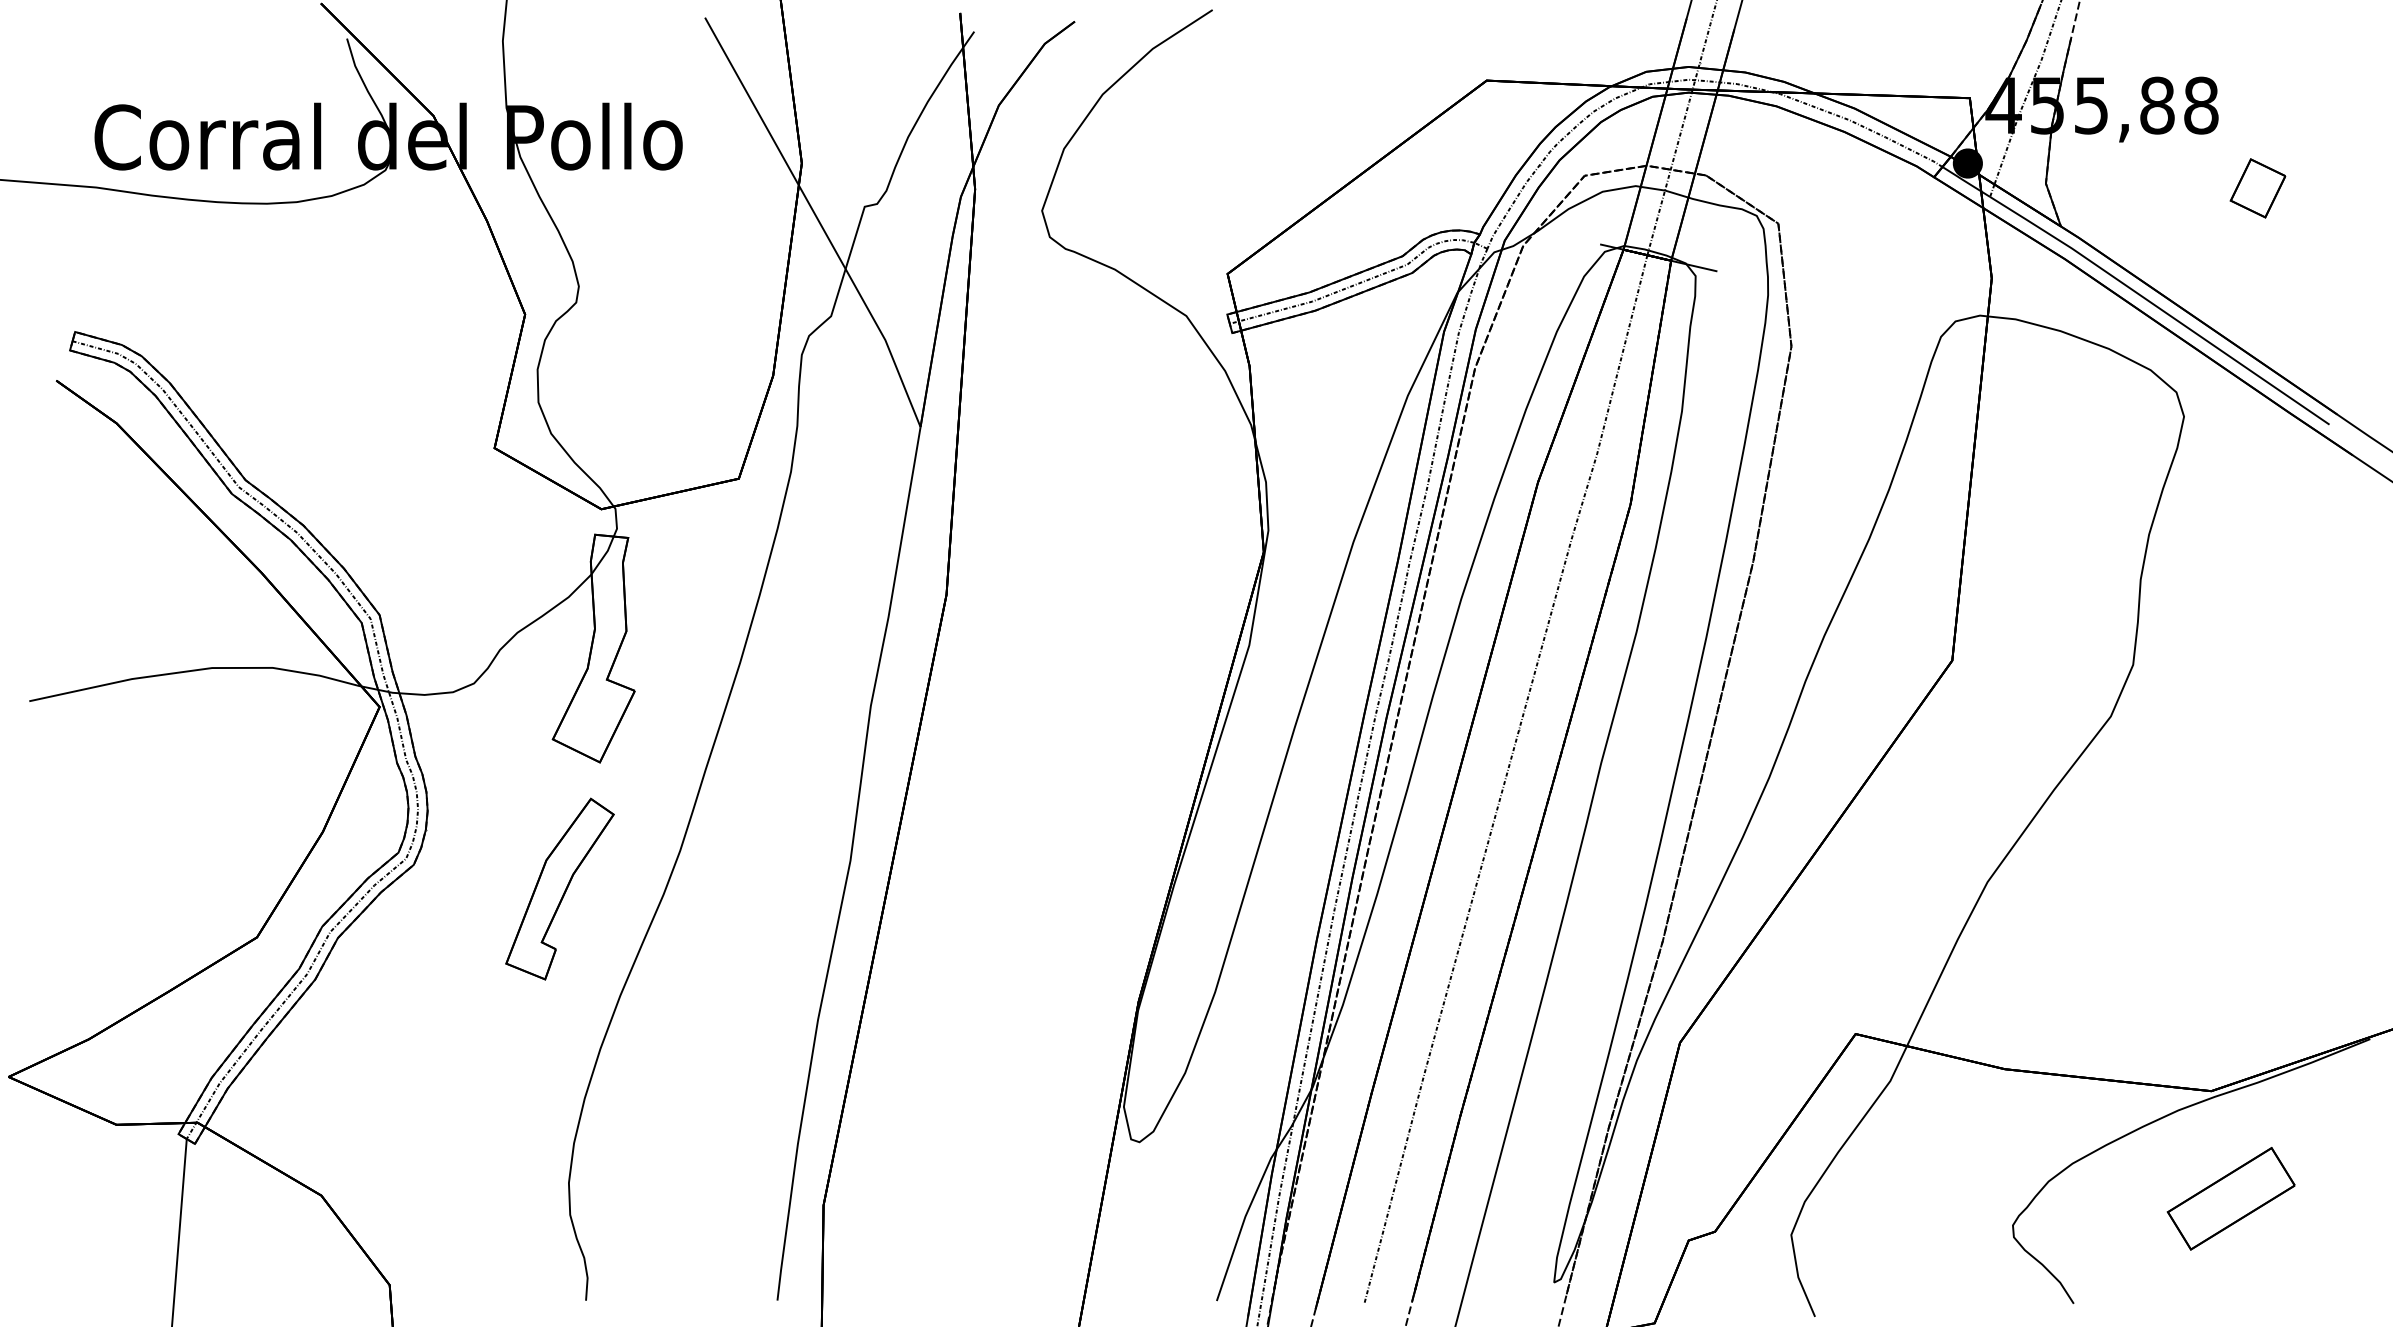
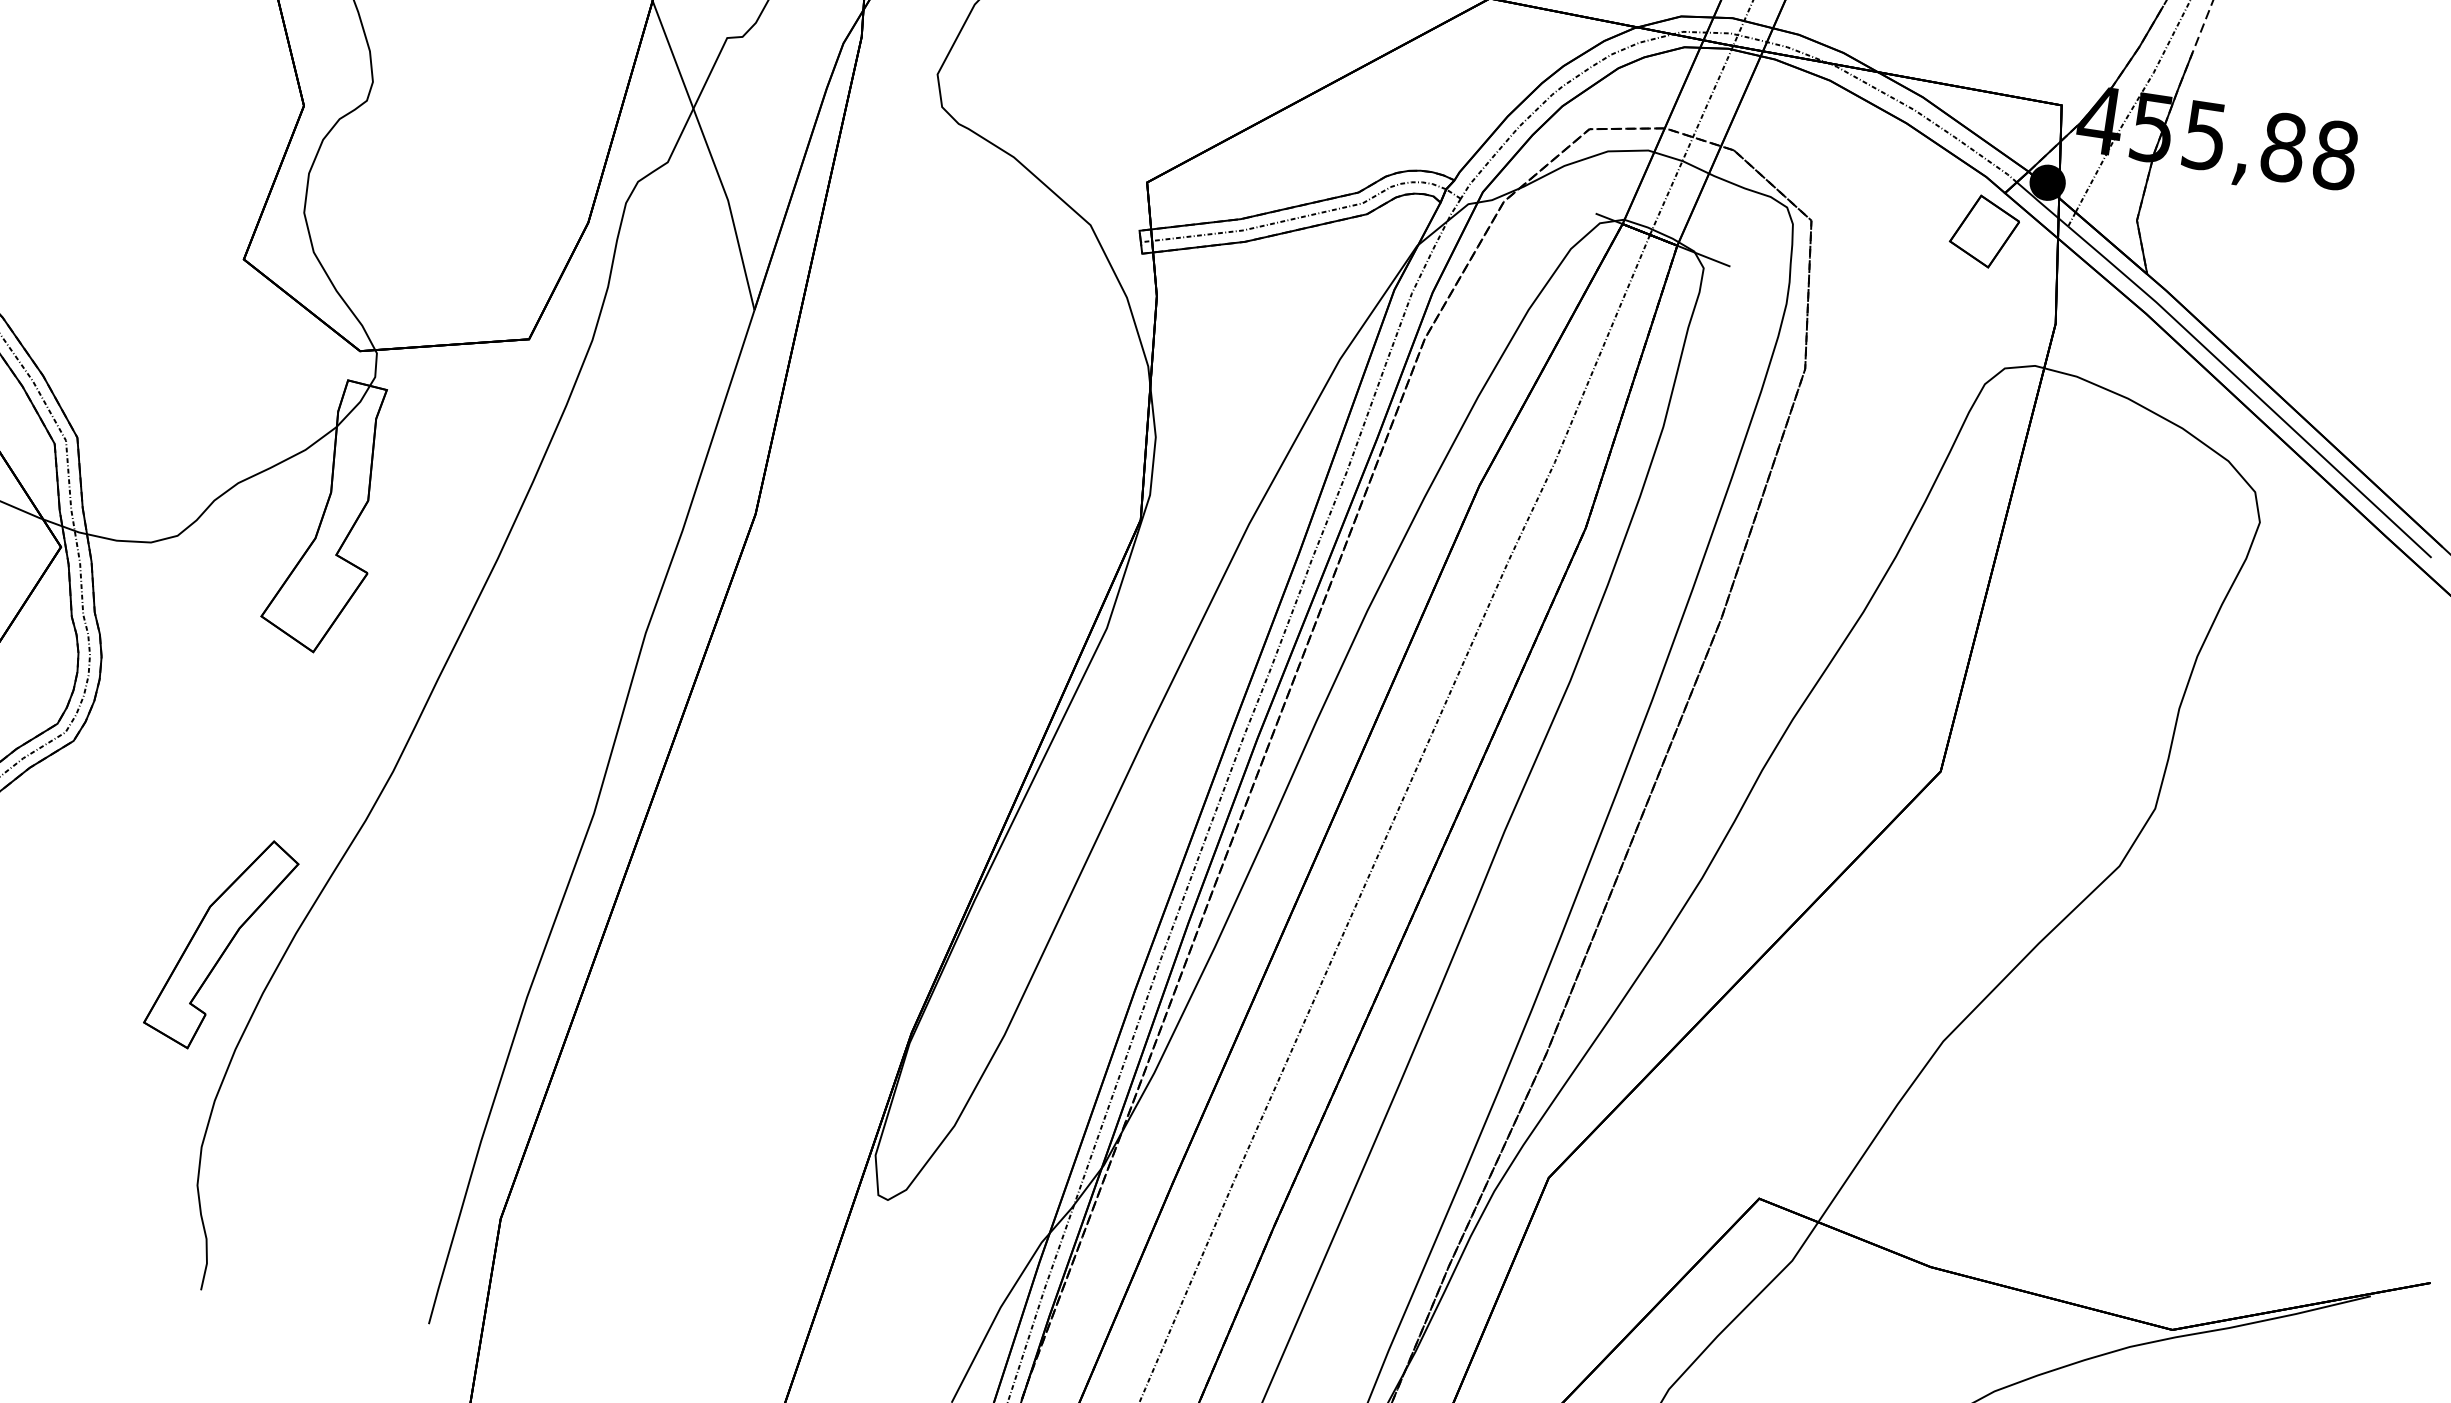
part: (2257, 188) -> (1983, 231), moved
part: (559, 888) -> (220, 942), moved

